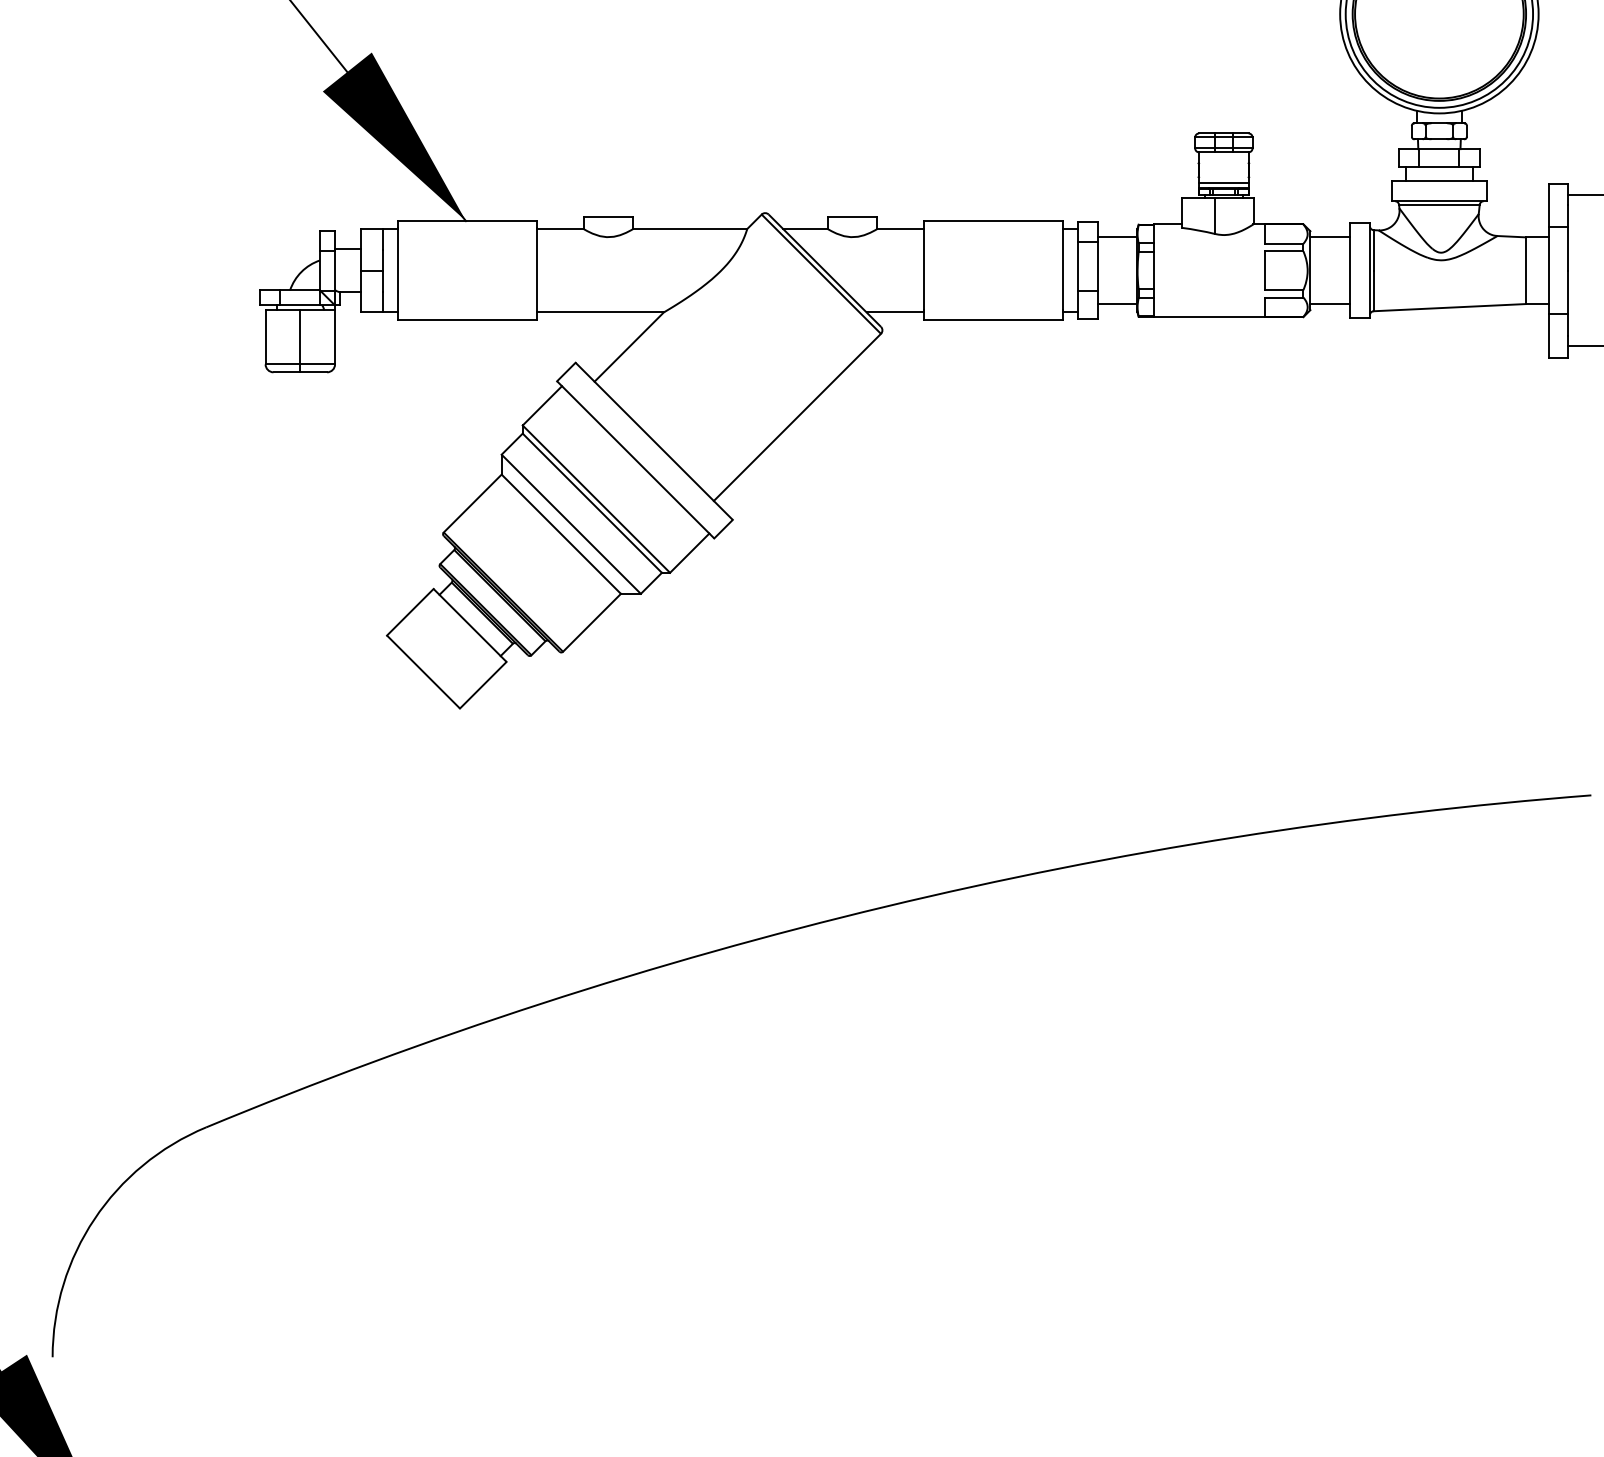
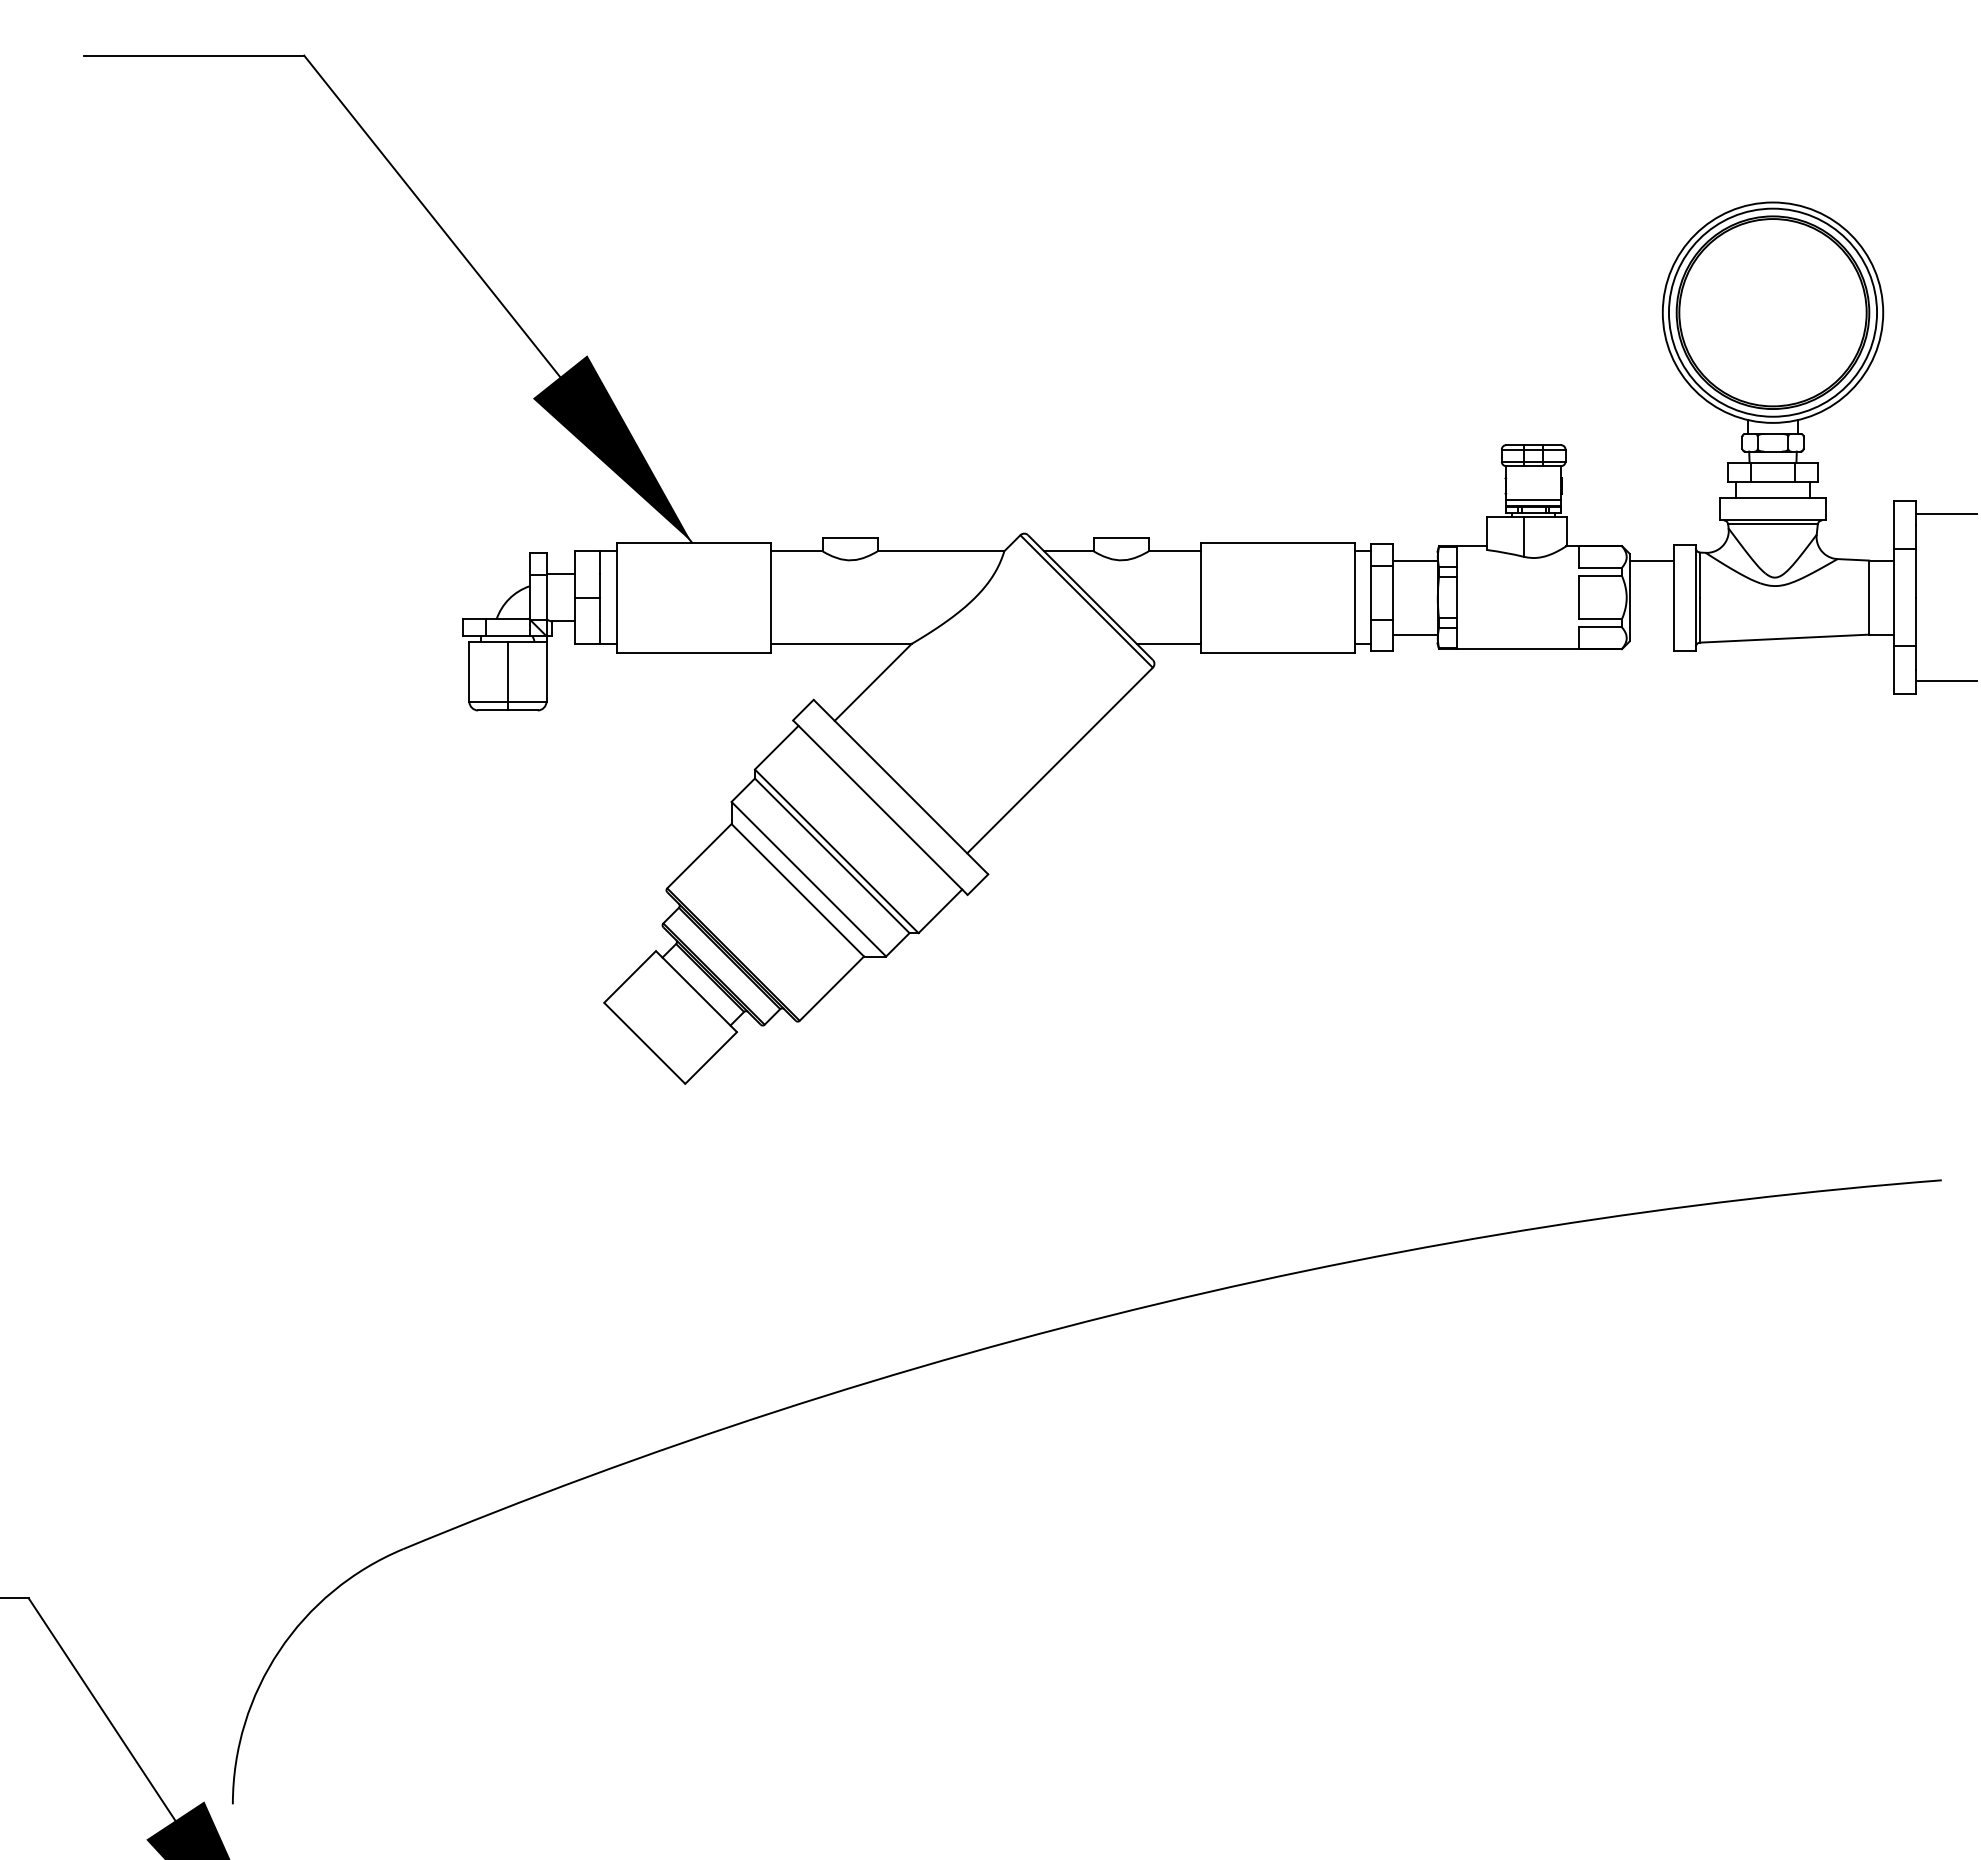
line: (1329, 303) -> (1651, 634), removed

